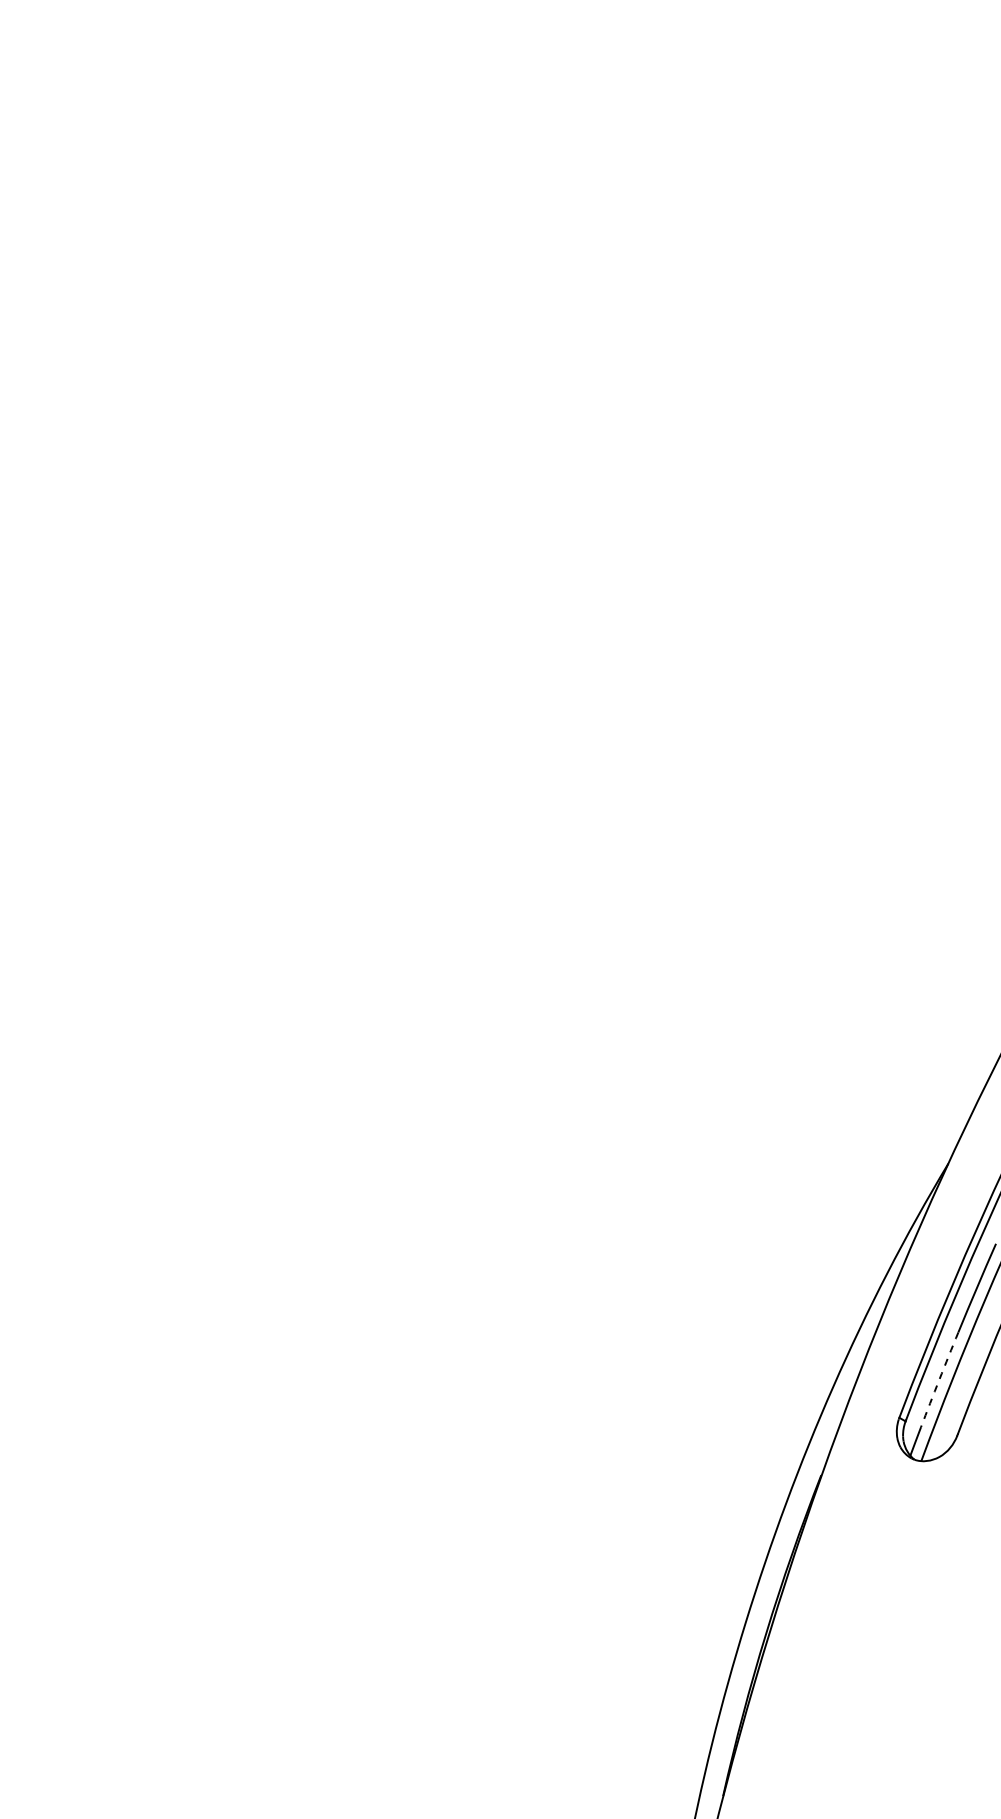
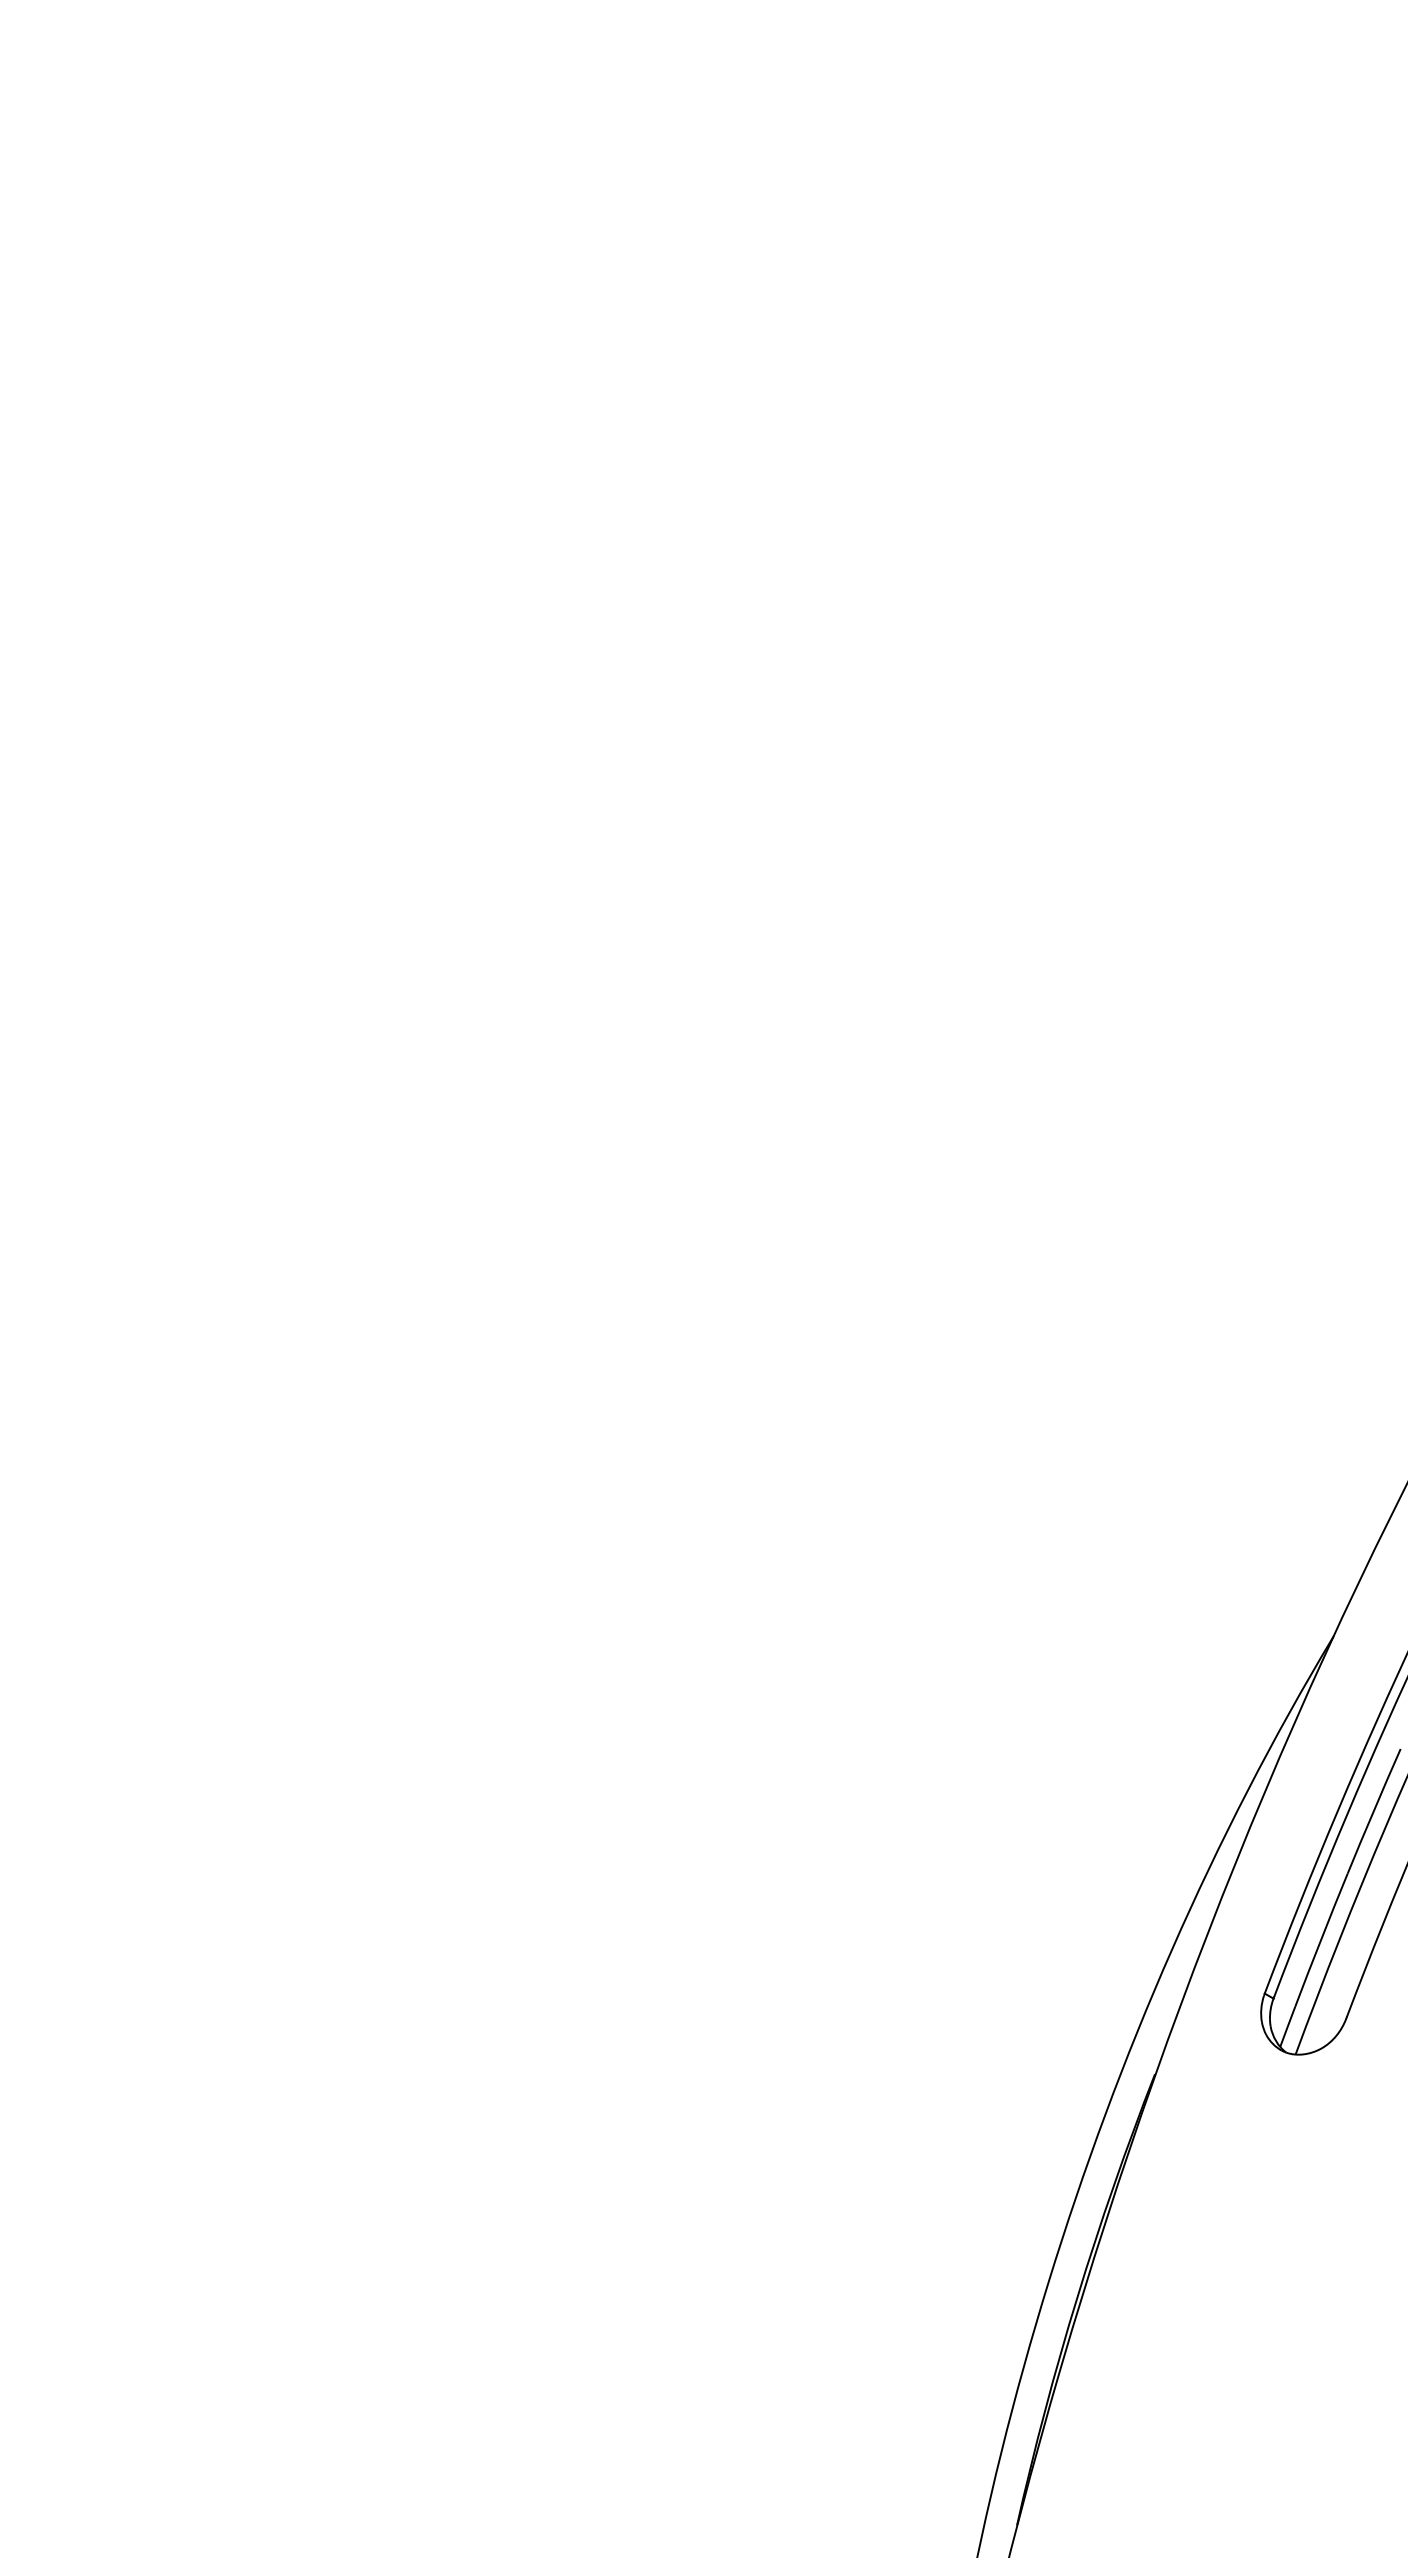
arc: (939, 1380) -> (1321, 1940), dashed -> solid

